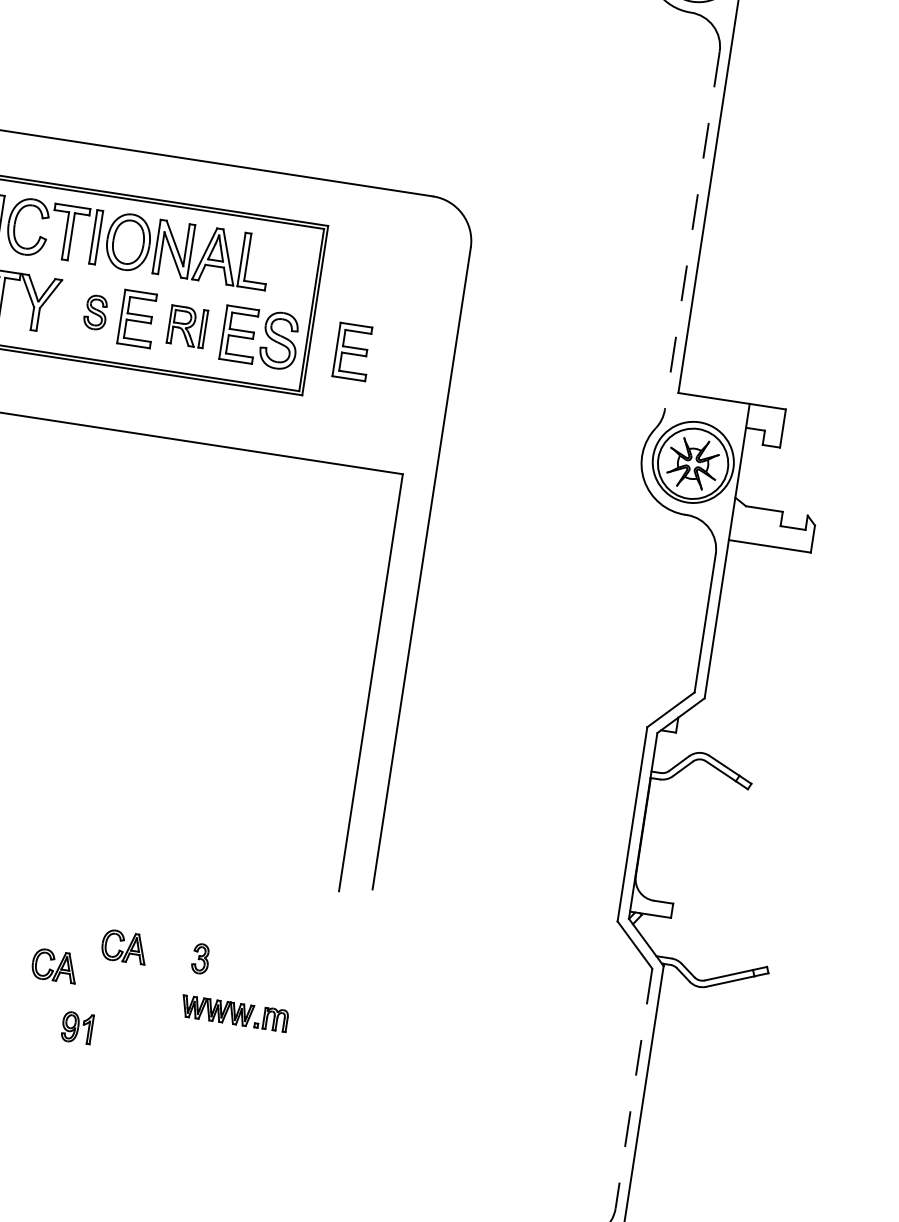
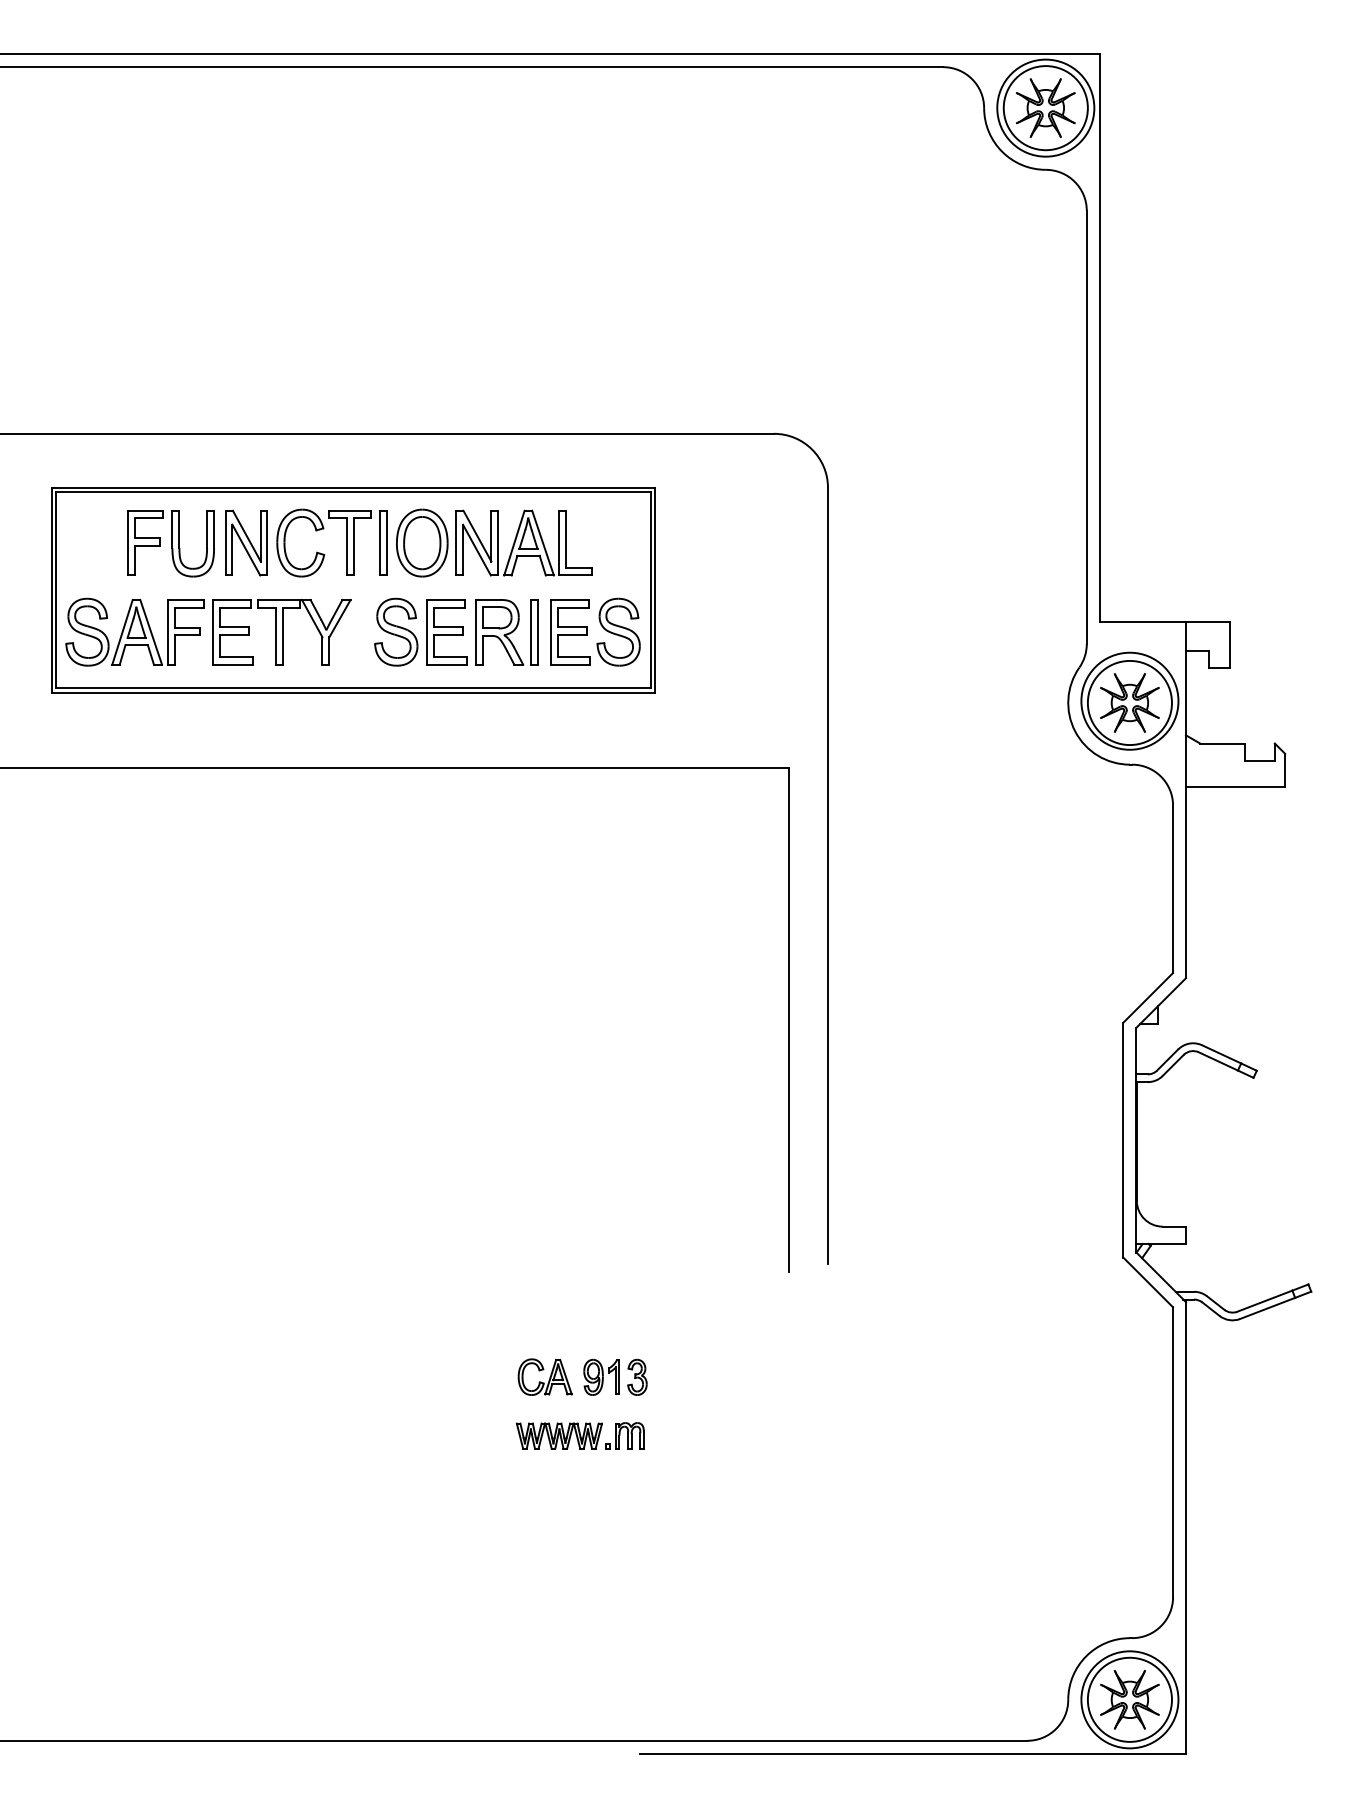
line: (692, 230) -> (1086, 427), dashed -> solid
part: (96, 312) -> (396, 631), size x1.67
part: (186, 326) -> (506, 632), size x1.43
part: (352, 352) -> (707, 632), removed
part: (54, 965) -> (465, 1411), removed
part: (234, 1013) -> (579, 1435), moved
part: (77, 1027) -> (601, 1376), moved
line: (634, 1088) -> (1173, 1452), dashed -> solid

